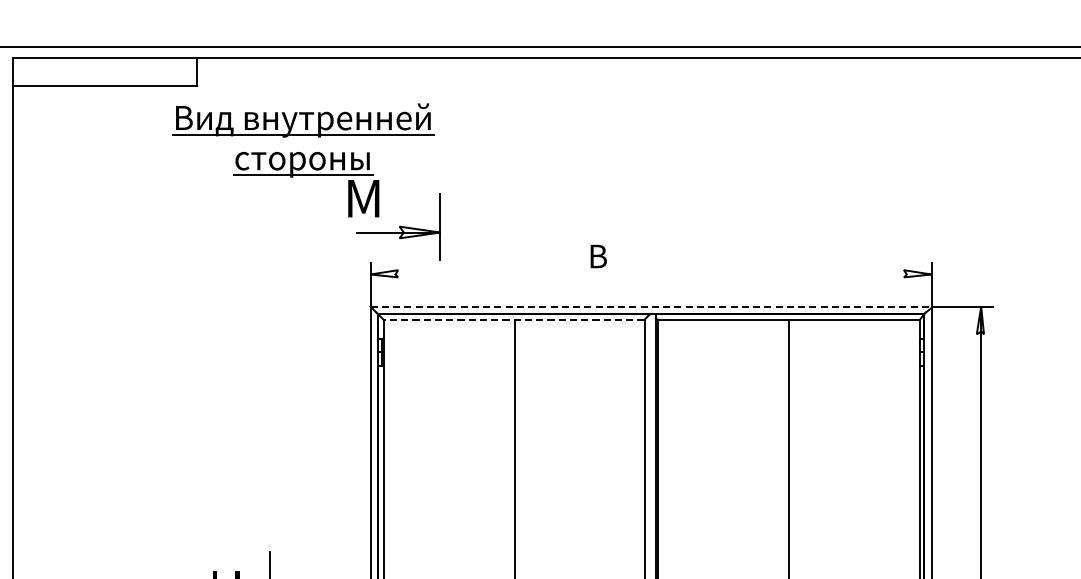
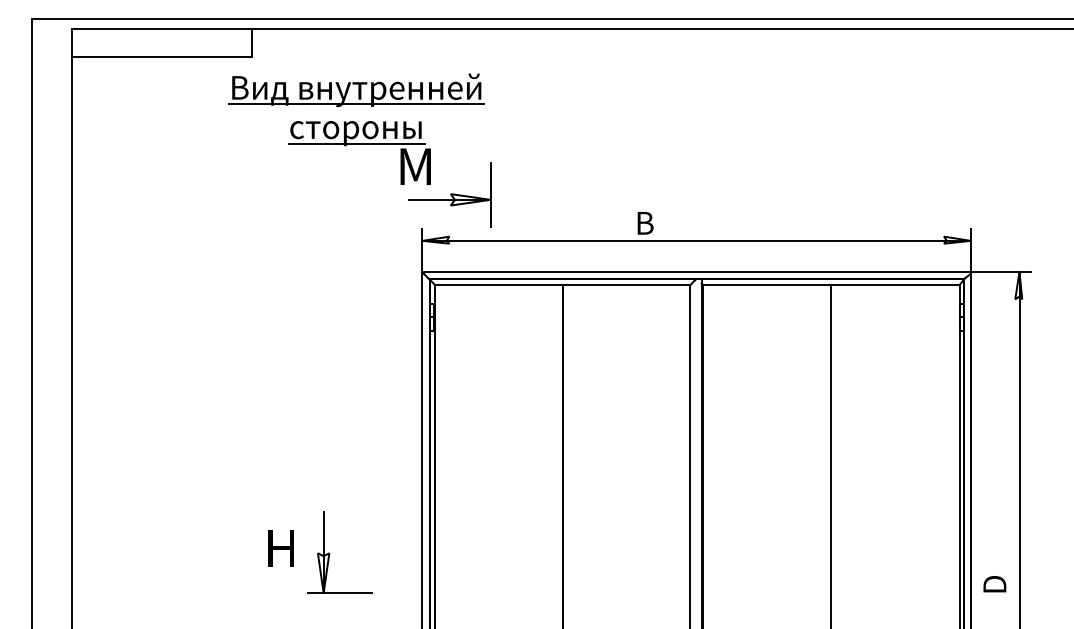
line: (650, 274) -> (696, 240), added
line: (651, 306) -> (697, 272), dashed -> solid
line: (513, 320) -> (562, 285), dashed -> solid

